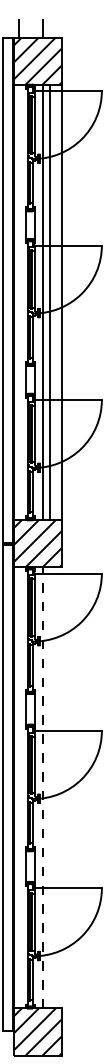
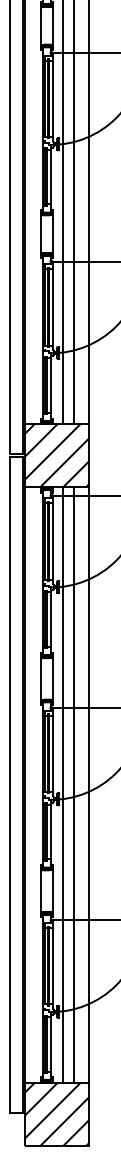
line: (42, 787) -> (63, 784), dashed -> solid
line: (50, 787) -> (73, 784), added
line: (61, 787) -> (88, 784), added

